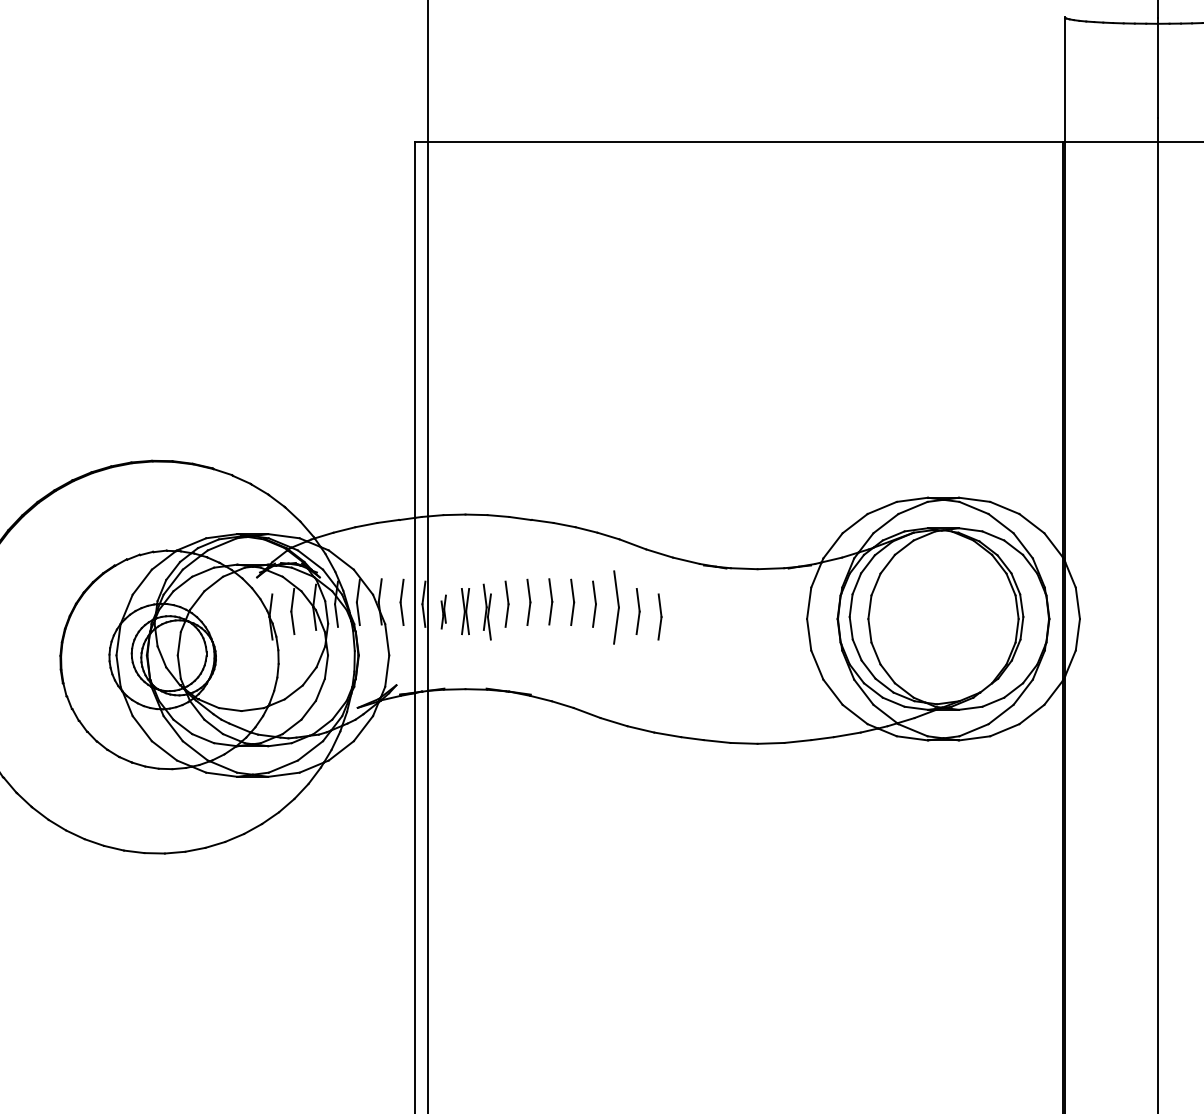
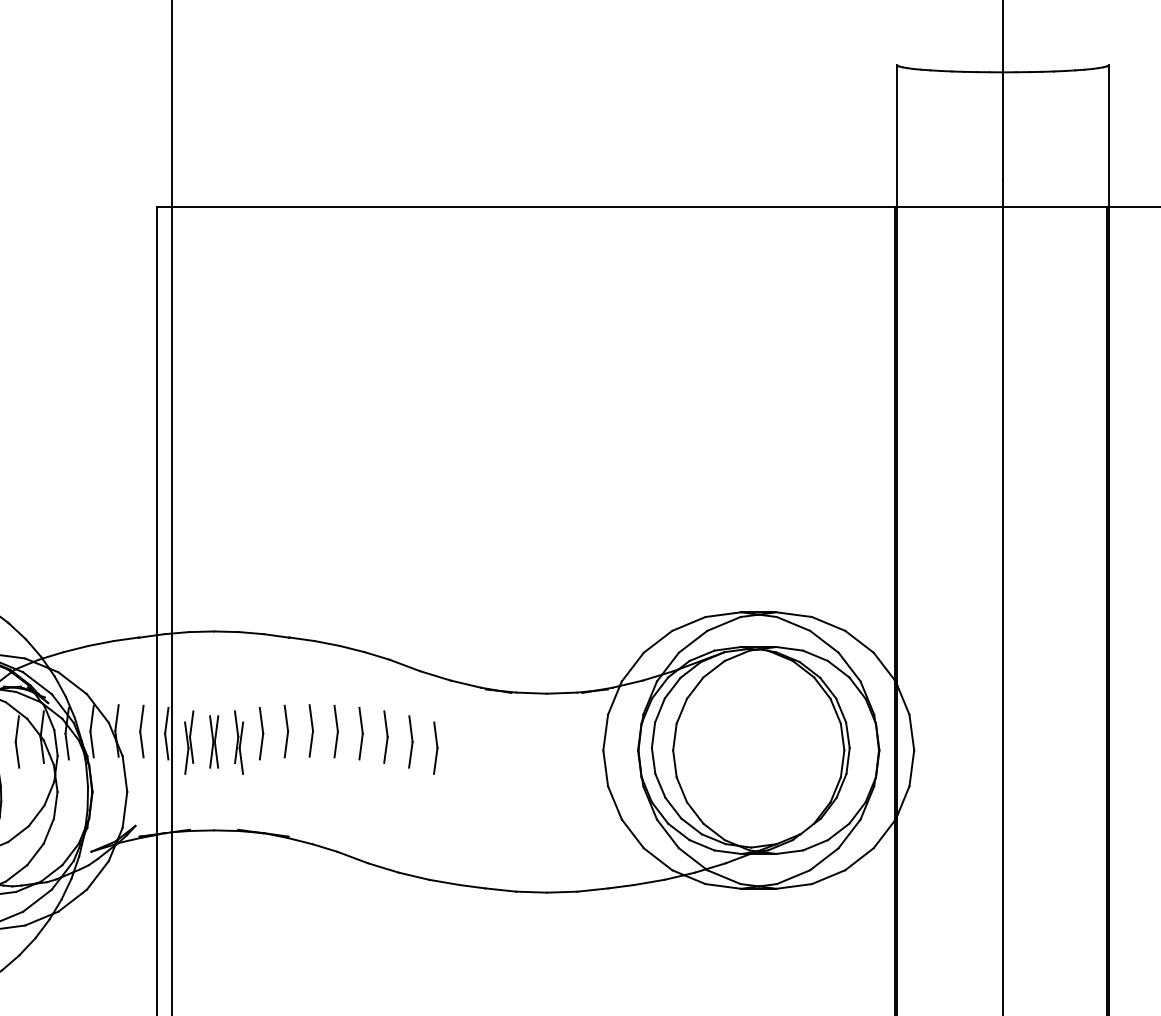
part: (615, 606) -> (385, 736), size x0.62
part: (443, 611) -> (189, 741), size x1.67

